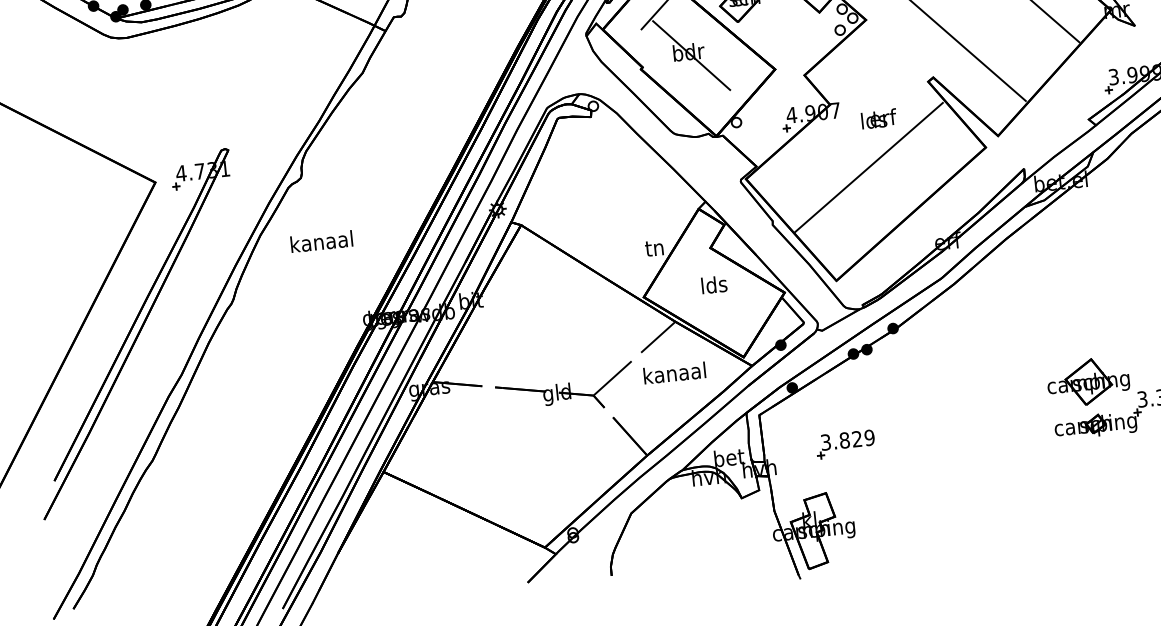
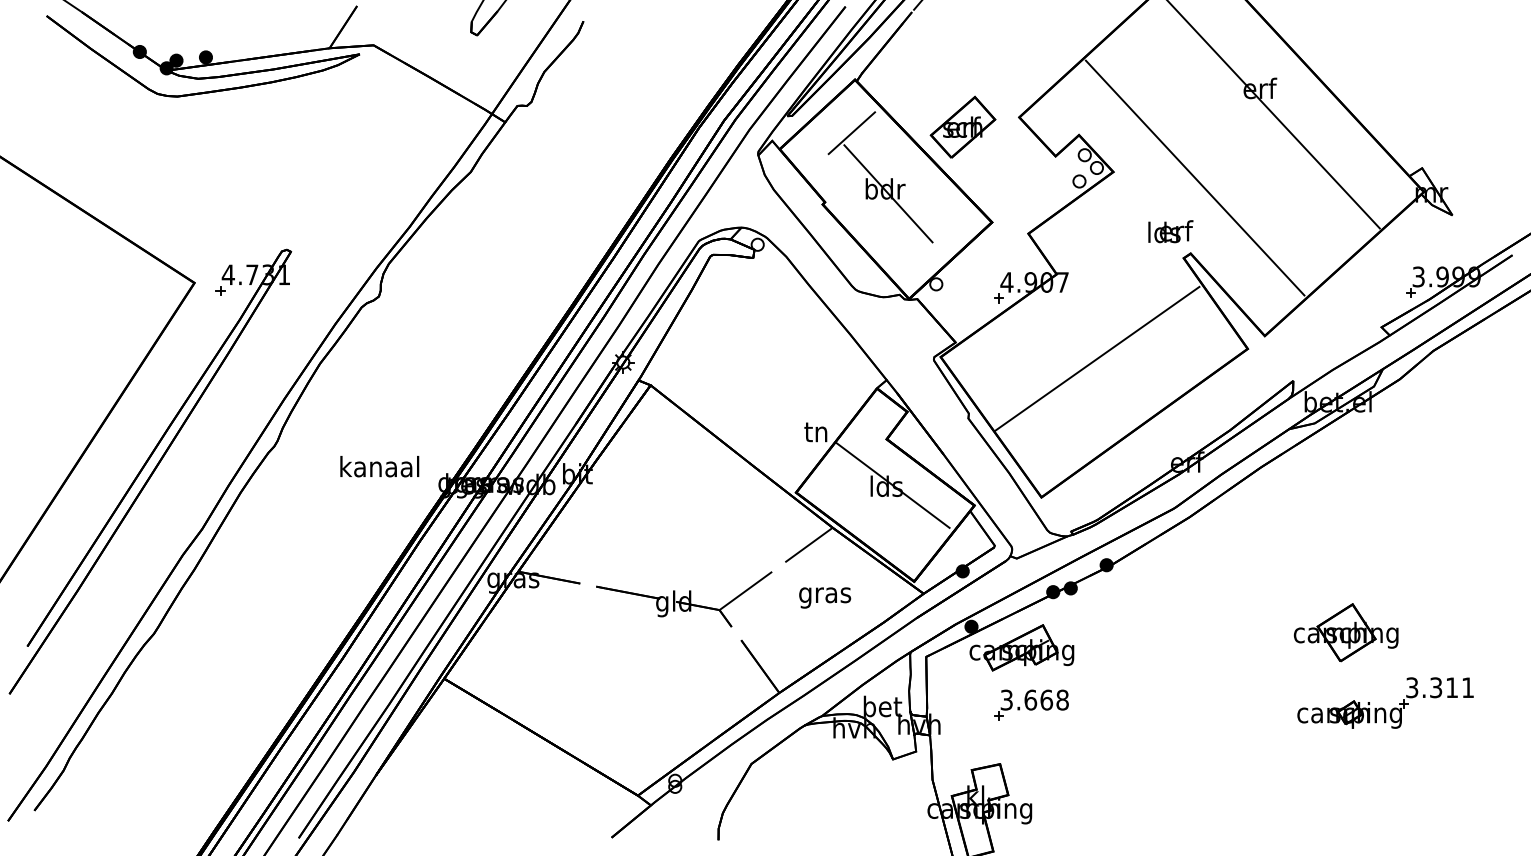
text: (878, 118) -> (1170, 231), moved
text: (321, 241) -> (379, 466), moved
line: (718, 282) -> (892, 484), added
text: (674, 374) -> (824, 594), kanaal -> gras
part: (1087, 381) -> (1345, 632), moved
part: (833, 400) -> (1021, 647), added
text: (857, 438) -> (1046, 699), 3.829 -> 3.668

